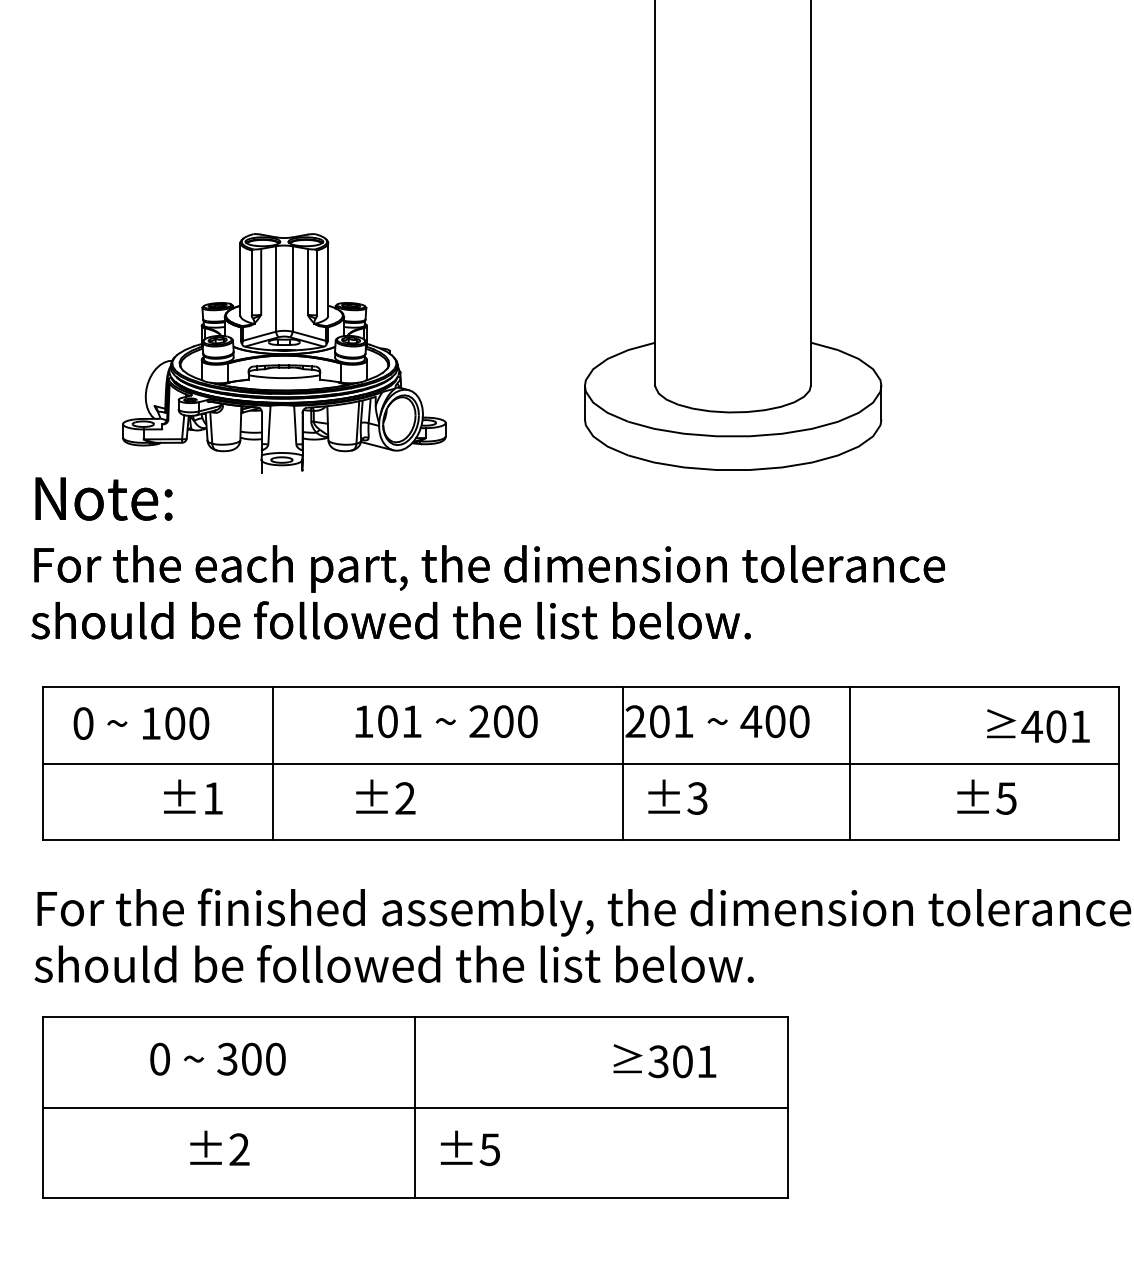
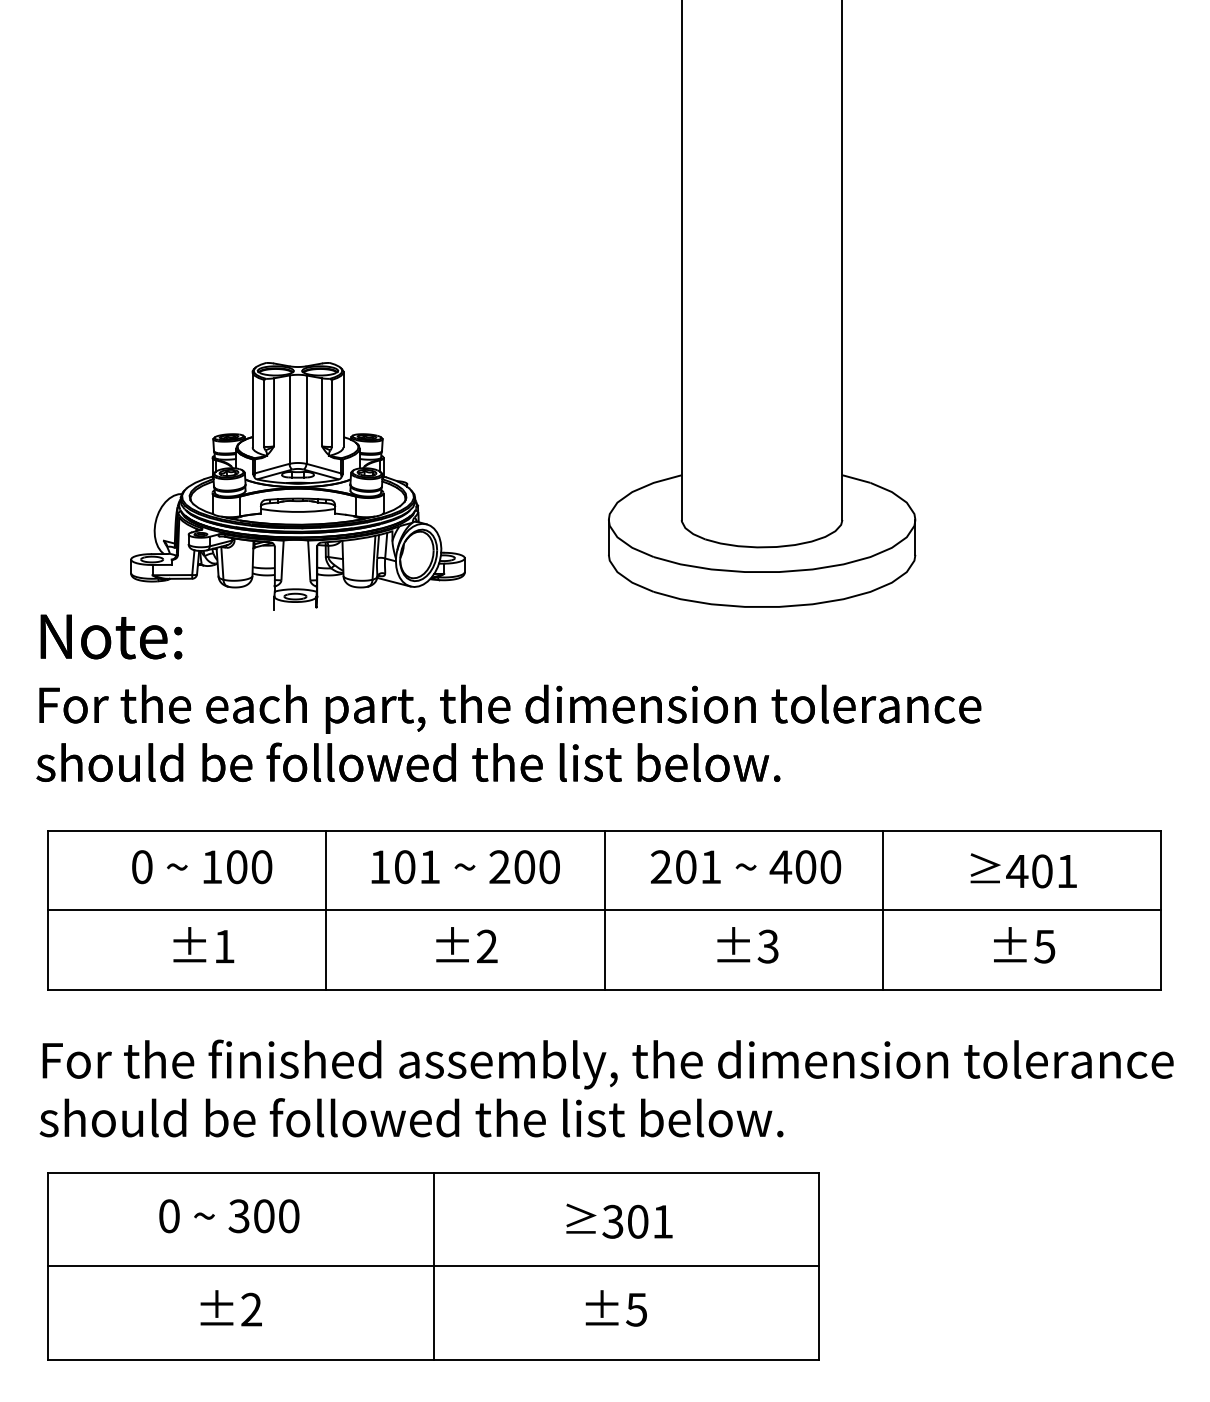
text: (141, 723) -> (202, 867), moved
text: (1038, 725) -> (1023, 870), moved
line: (273, 762) -> (326, 909), moved
line: (623, 762) -> (604, 909), moved
text: (385, 797) -> (466, 945), moved
text: (677, 797) -> (747, 945), moved
text: (664, 1060) -> (619, 1220), moved
text: (469, 1148) -> (615, 1308), moved

